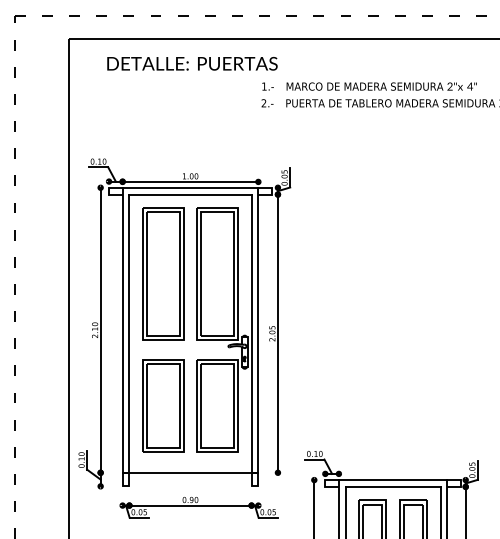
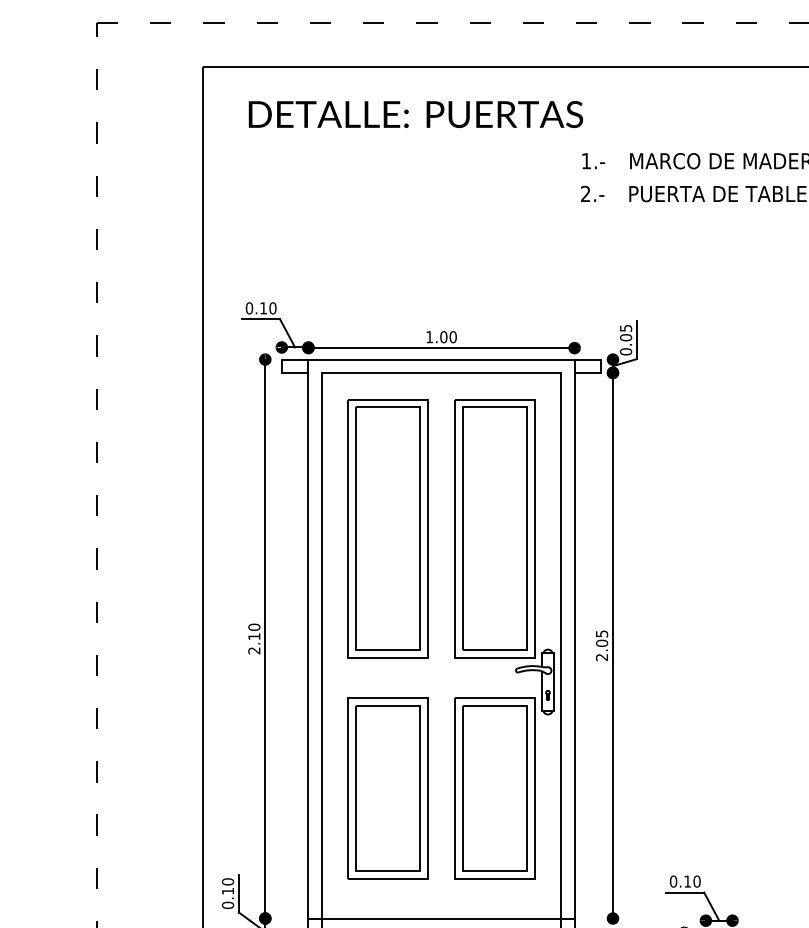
text: (192, 63) -> (416, 113), moved

